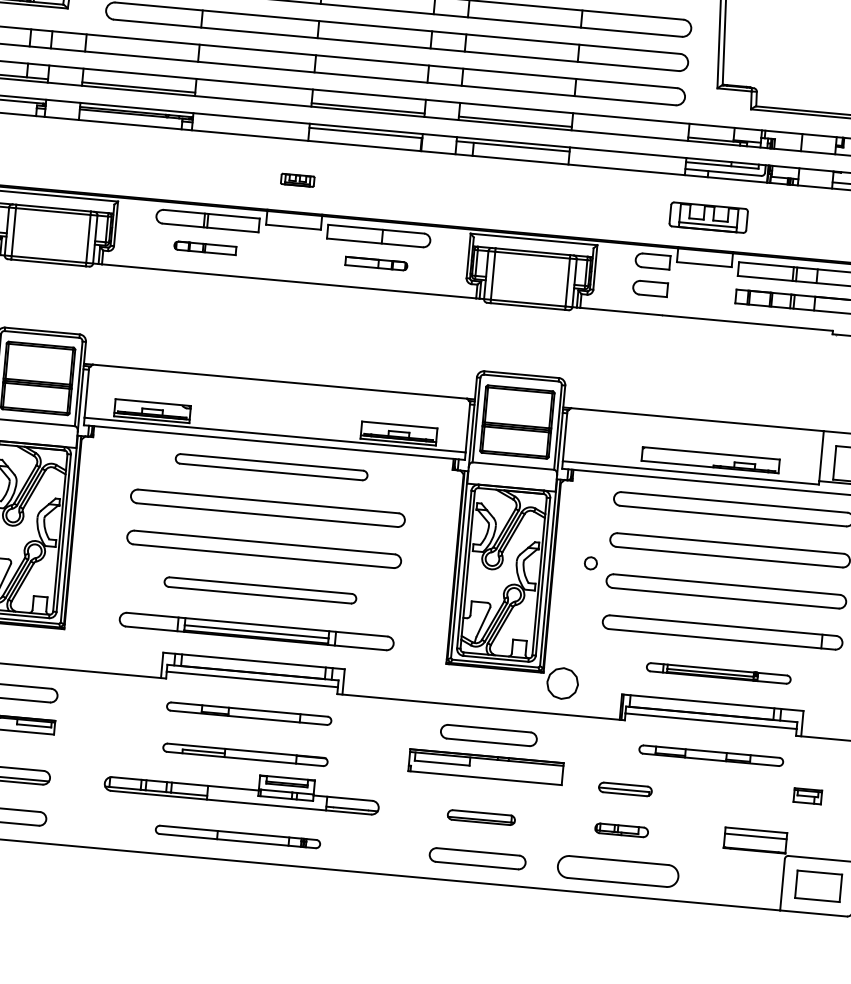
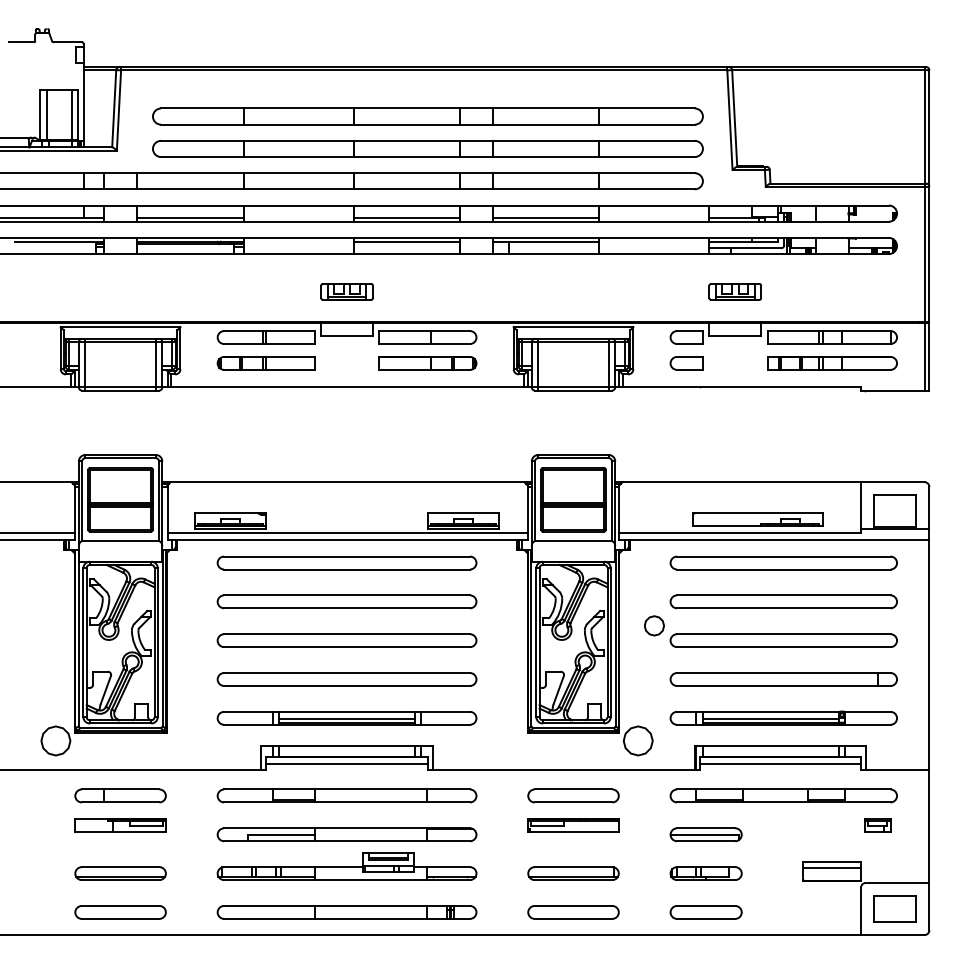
part: (297, 179) -> (346, 291), size x1.67
part: (707, 217) -> (734, 291), size x0.71
part: (204, 248) -> (265, 363), size x1.67
part: (376, 263) -> (427, 363), size x1.67
part: (271, 466) -> (346, 562), size x1.43
part: (590, 562) -> (654, 625), size x1.67
part: (259, 590) -> (346, 679), size x1.43
part: (718, 672) -> (783, 717), size x1.67
part: (248, 713) -> (346, 795), size x1.67
part: (244, 754) -> (346, 834), size x1.67
part: (711, 755) -> (783, 795), size x1.67
part: (486, 766) -> (573, 825), size x0.62
part: (624, 788) -> (705, 834), size x1.43
part: (481, 817) -> (573, 873), size x1.43
part: (621, 830) -> (705, 873), size x1.43
part: (237, 836) -> (346, 912), size x1.67
part: (617, 871) -> (705, 912), size x0.62

